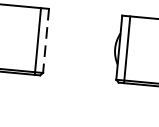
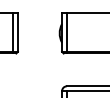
line: (45, 42) -> (17, 33), dashed -> solid

